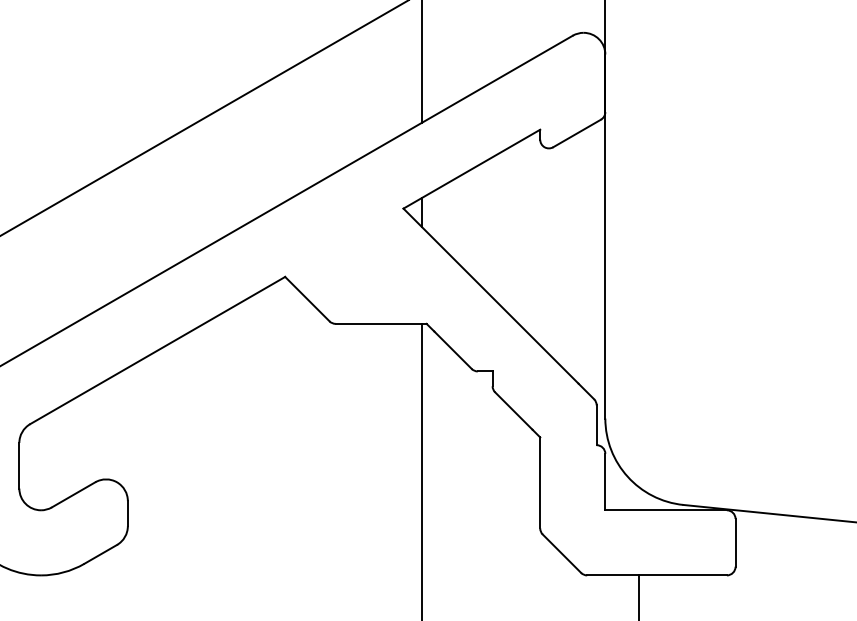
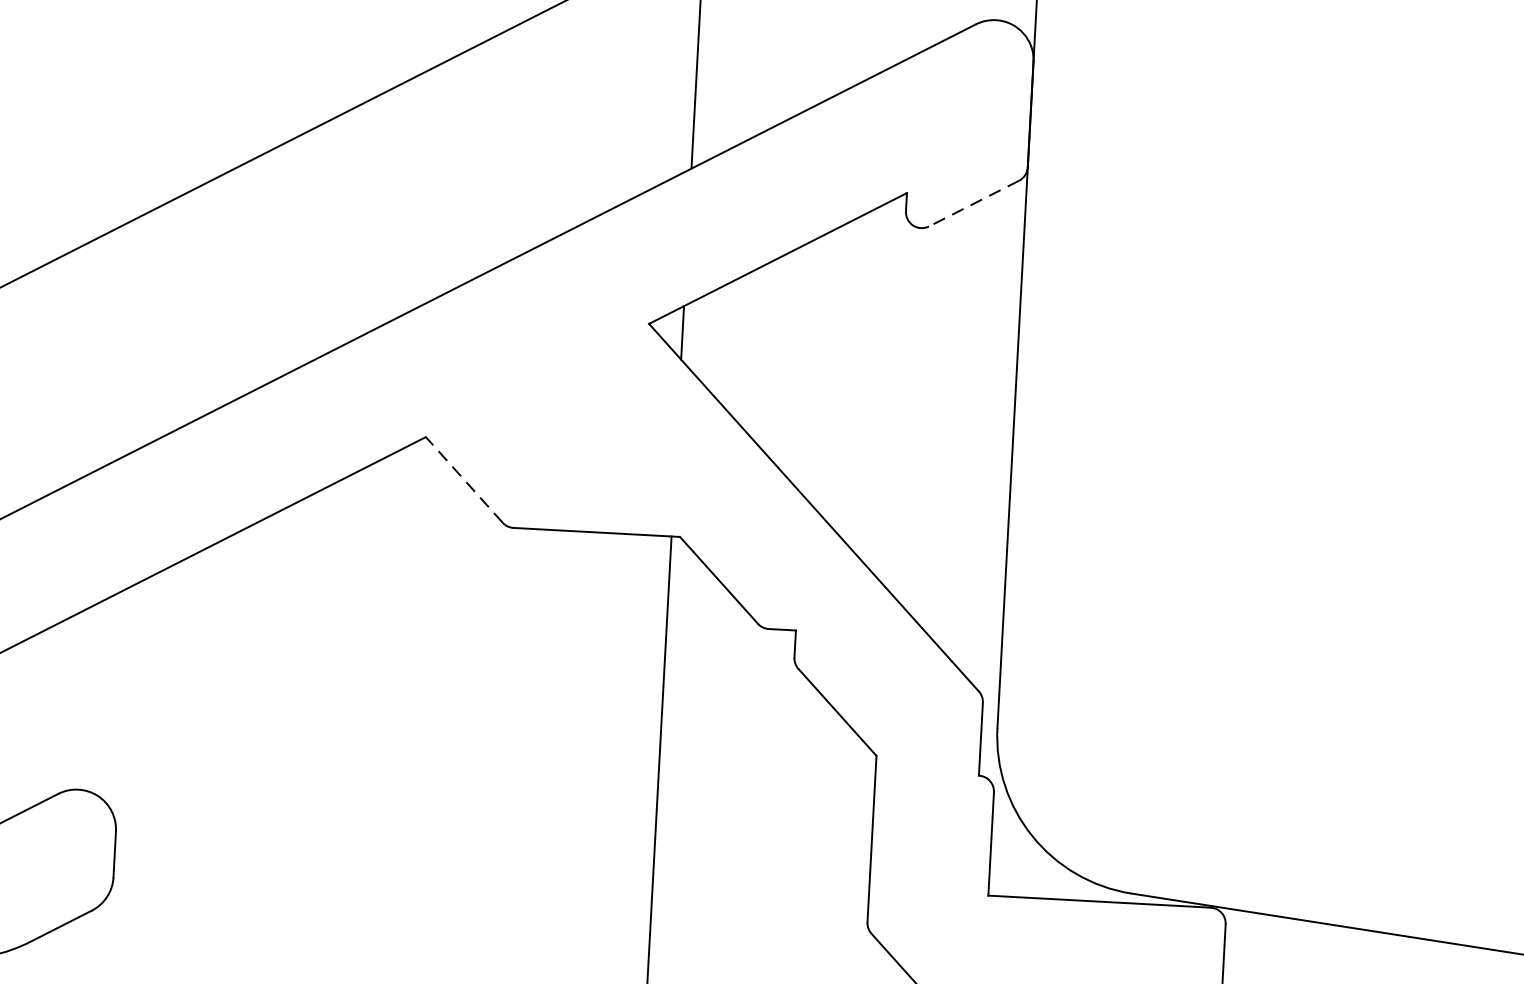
line: (577, 133) -> (974, 203), solid -> dashed
line: (307, 298) -> (464, 478), solid -> dashed

